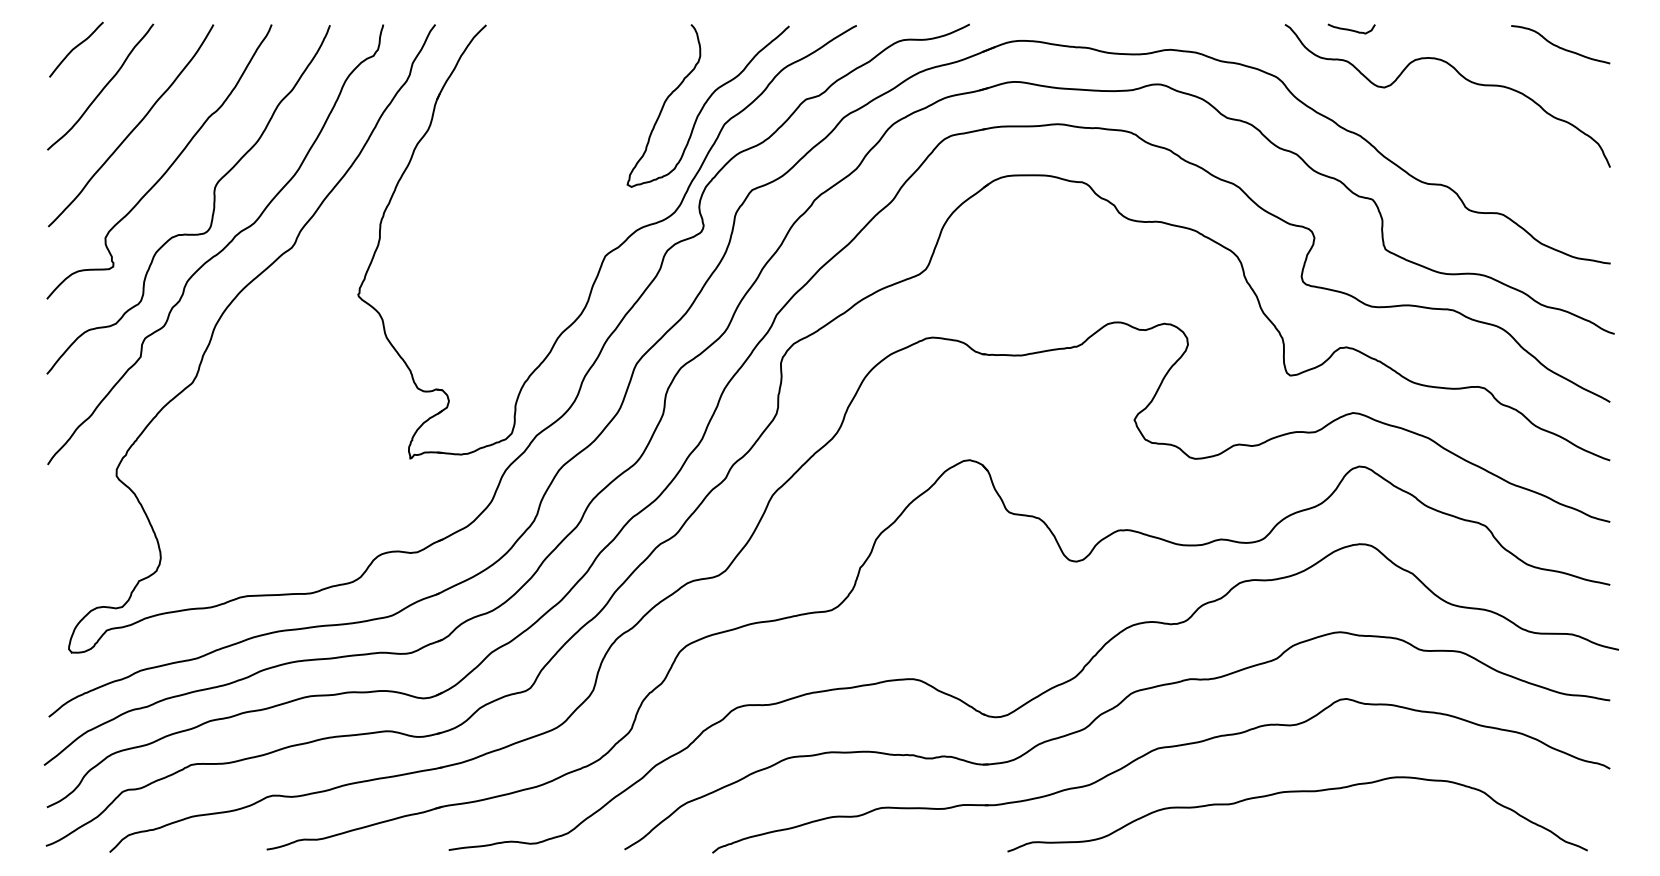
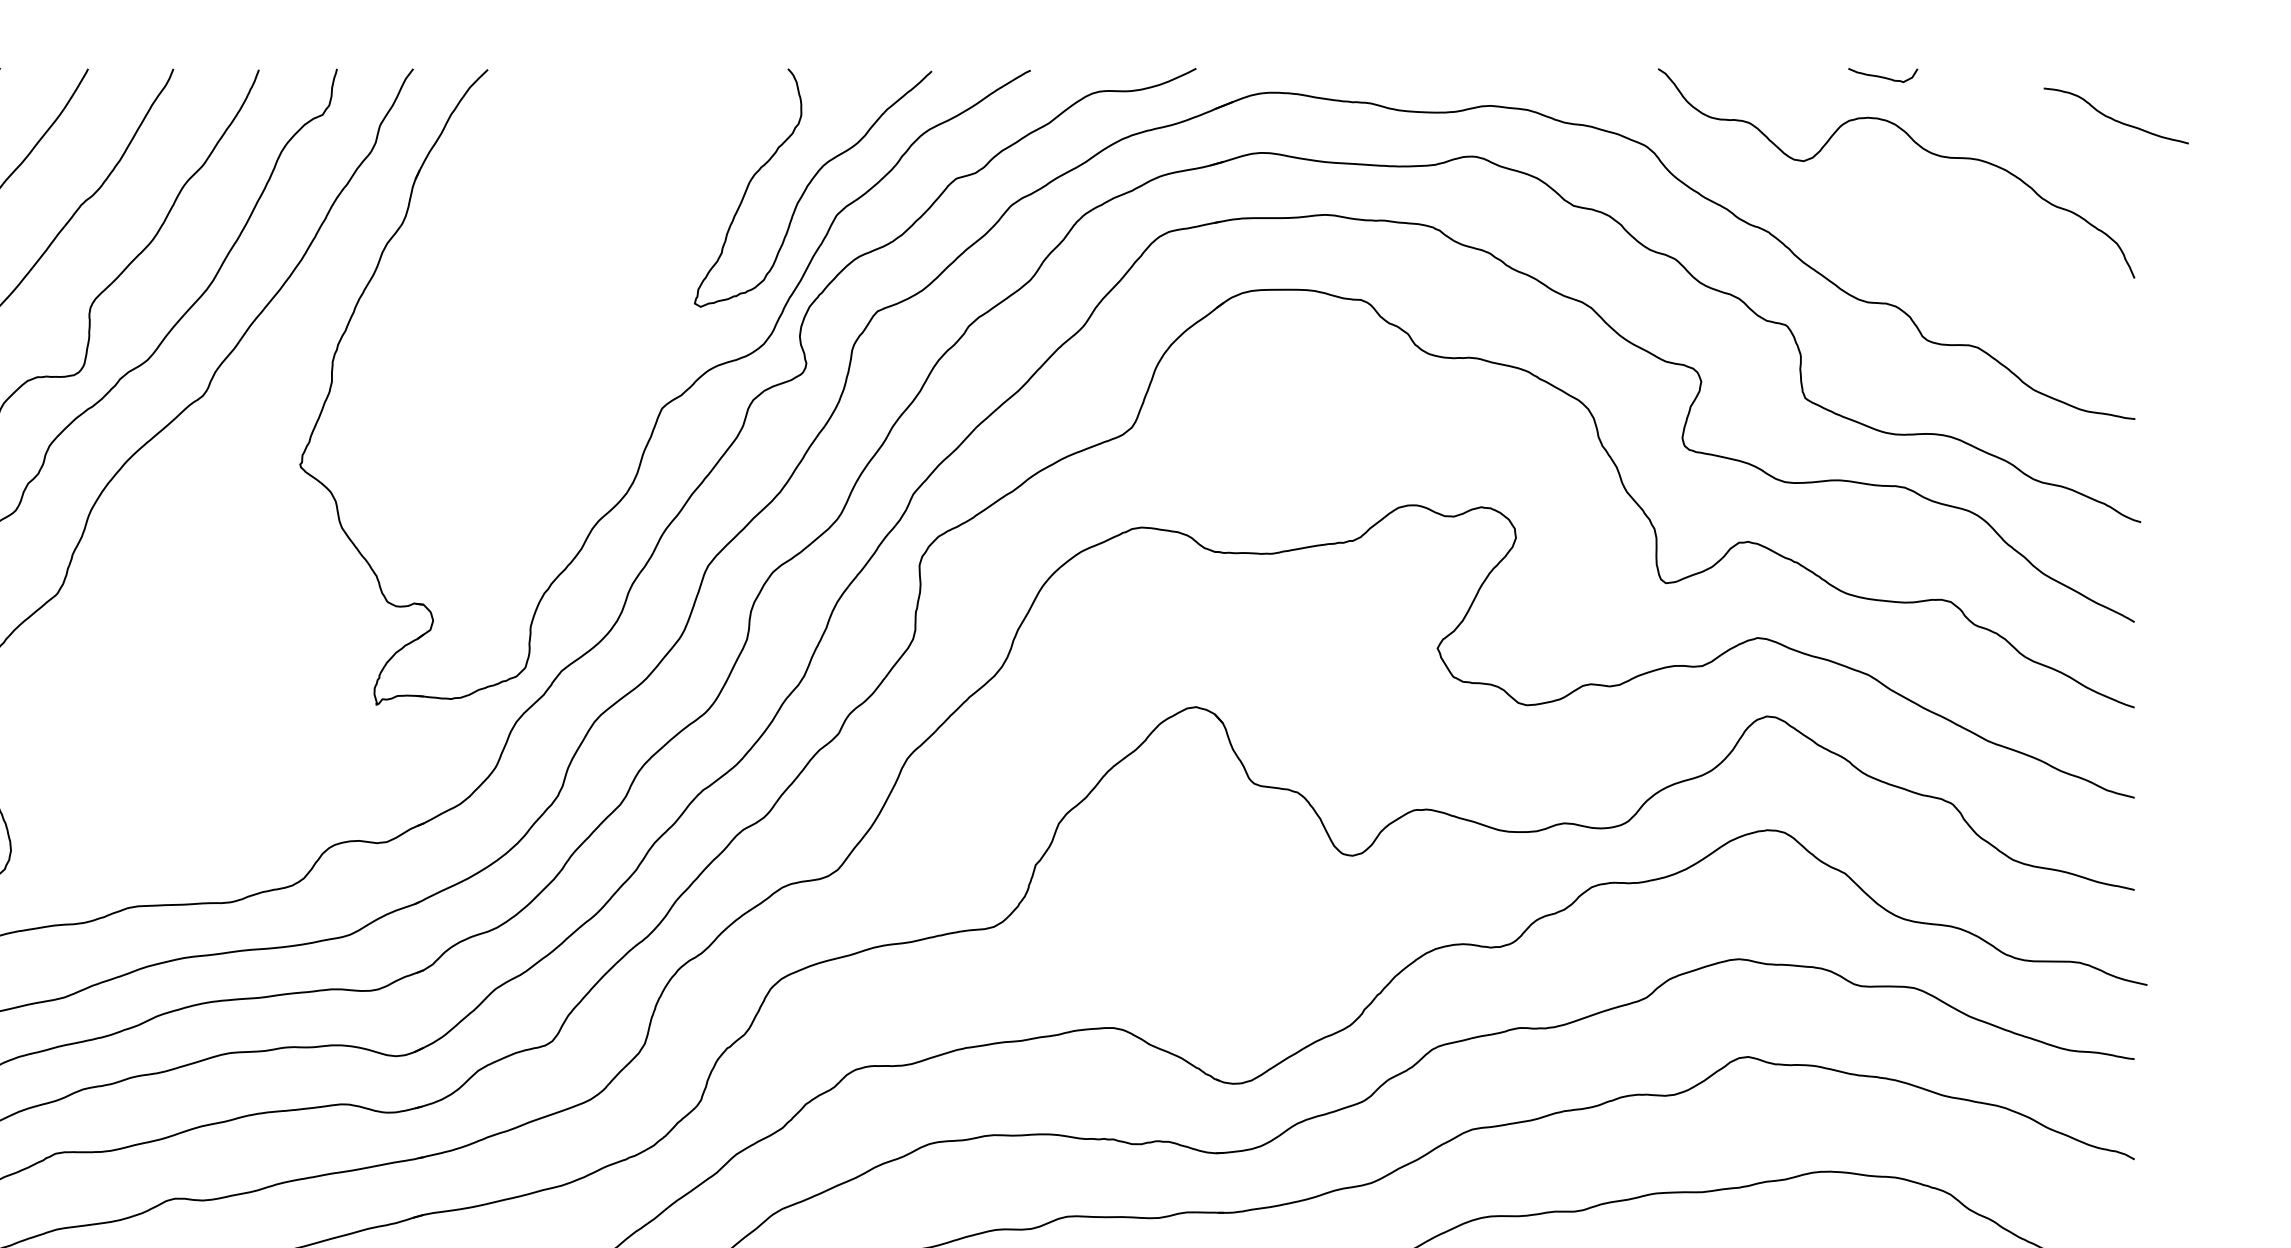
curve: (1351, 29) -> (1883, 76), moved
curve: (1559, 46) -> (2114, 118), moved

